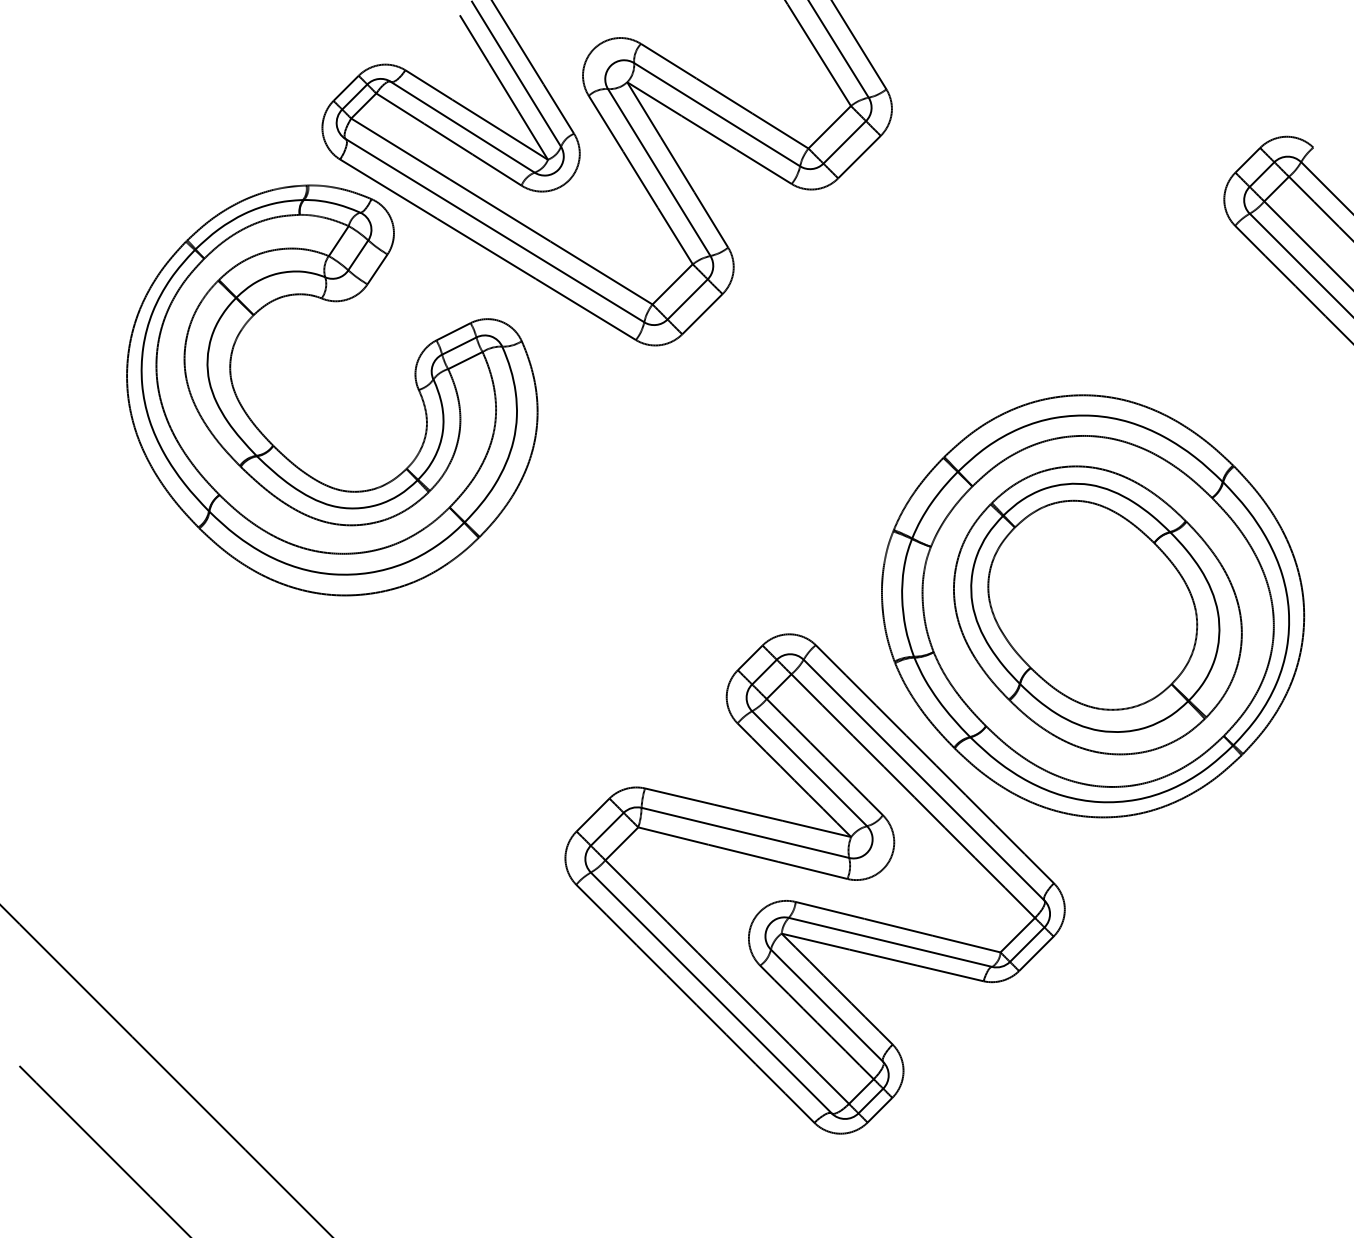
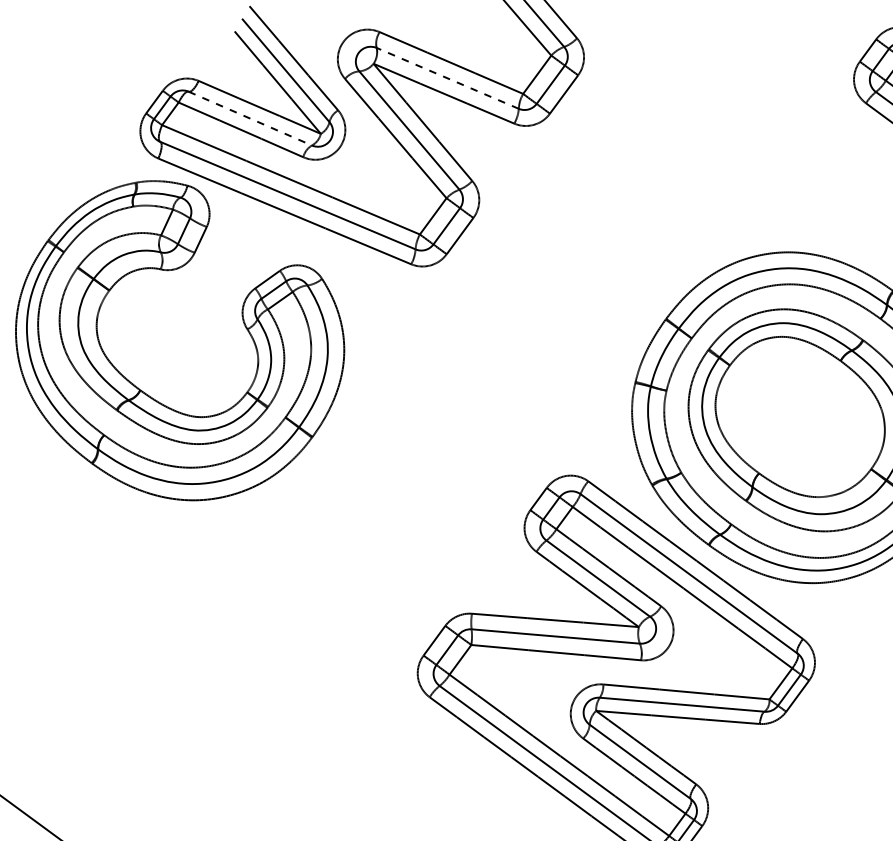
line: (716, 114) -> (447, 78), solid -> dashed
line: (462, 127) -> (250, 118), solid -> dashed

